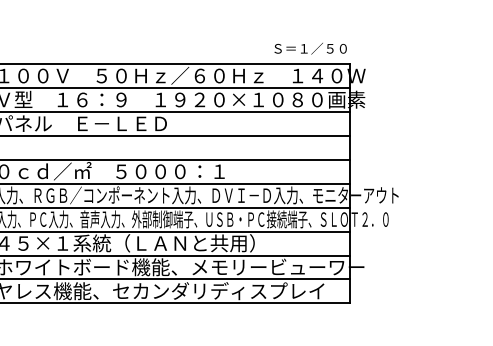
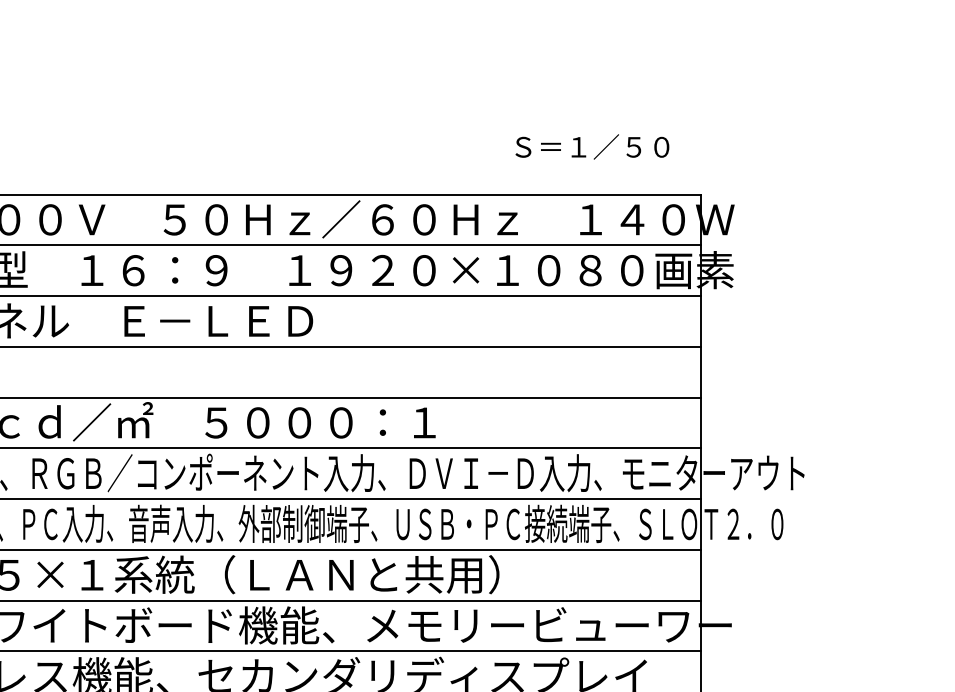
text: (310, 48) -> (592, 146), moved

